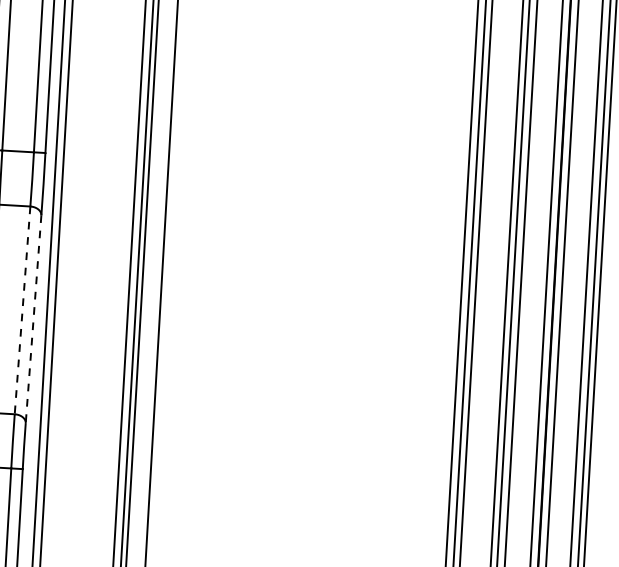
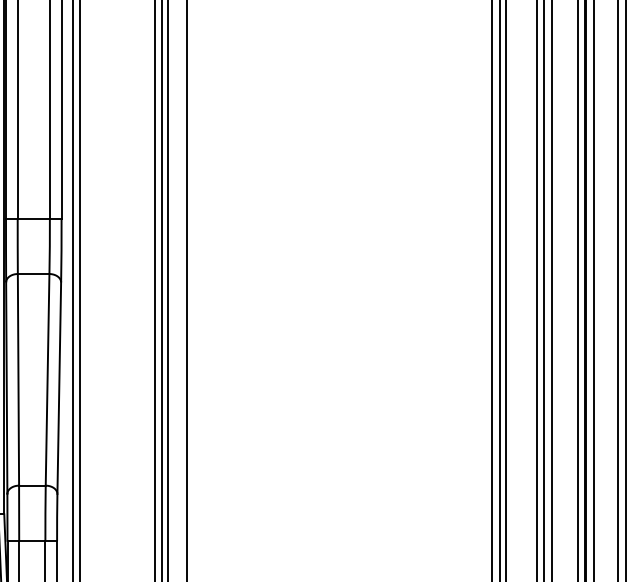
line: (22, 310) -> (47, 379), dashed -> solid
line: (33, 319) -> (59, 388), dashed -> solid

